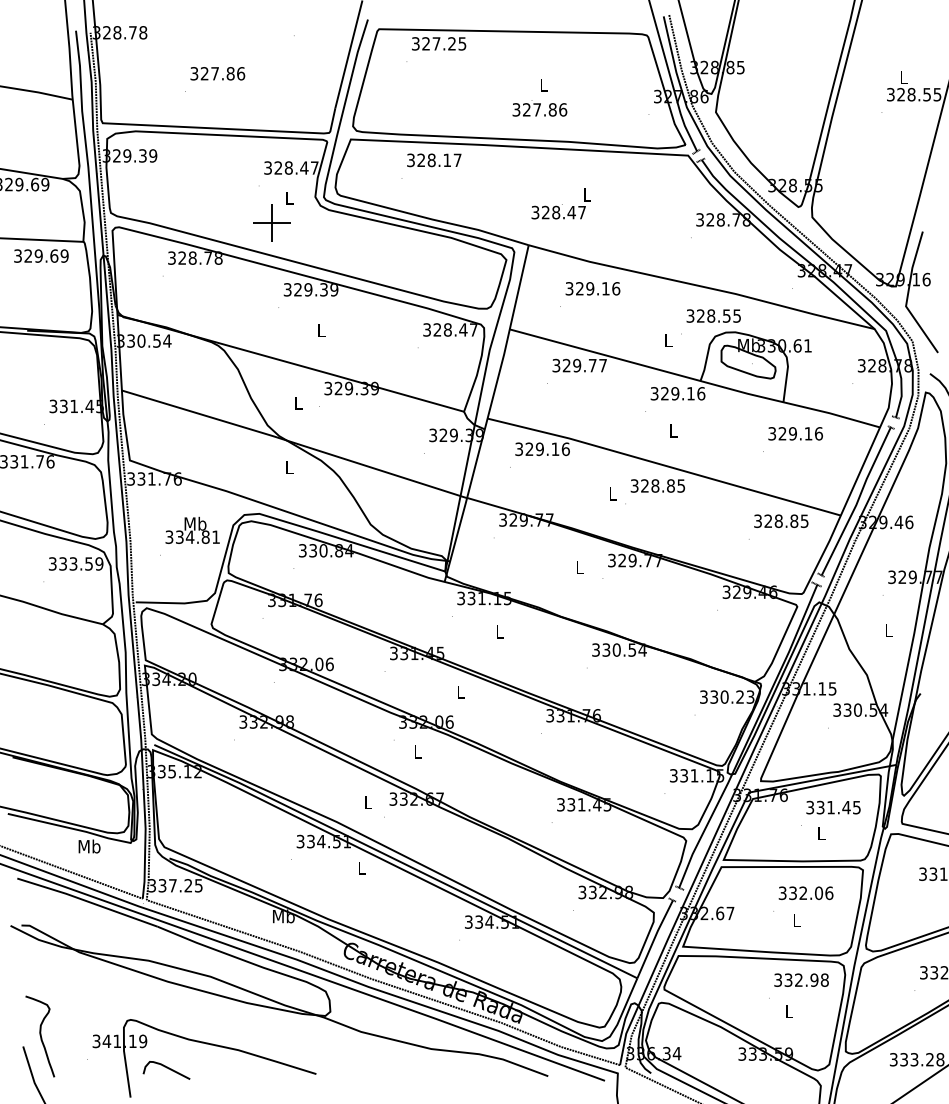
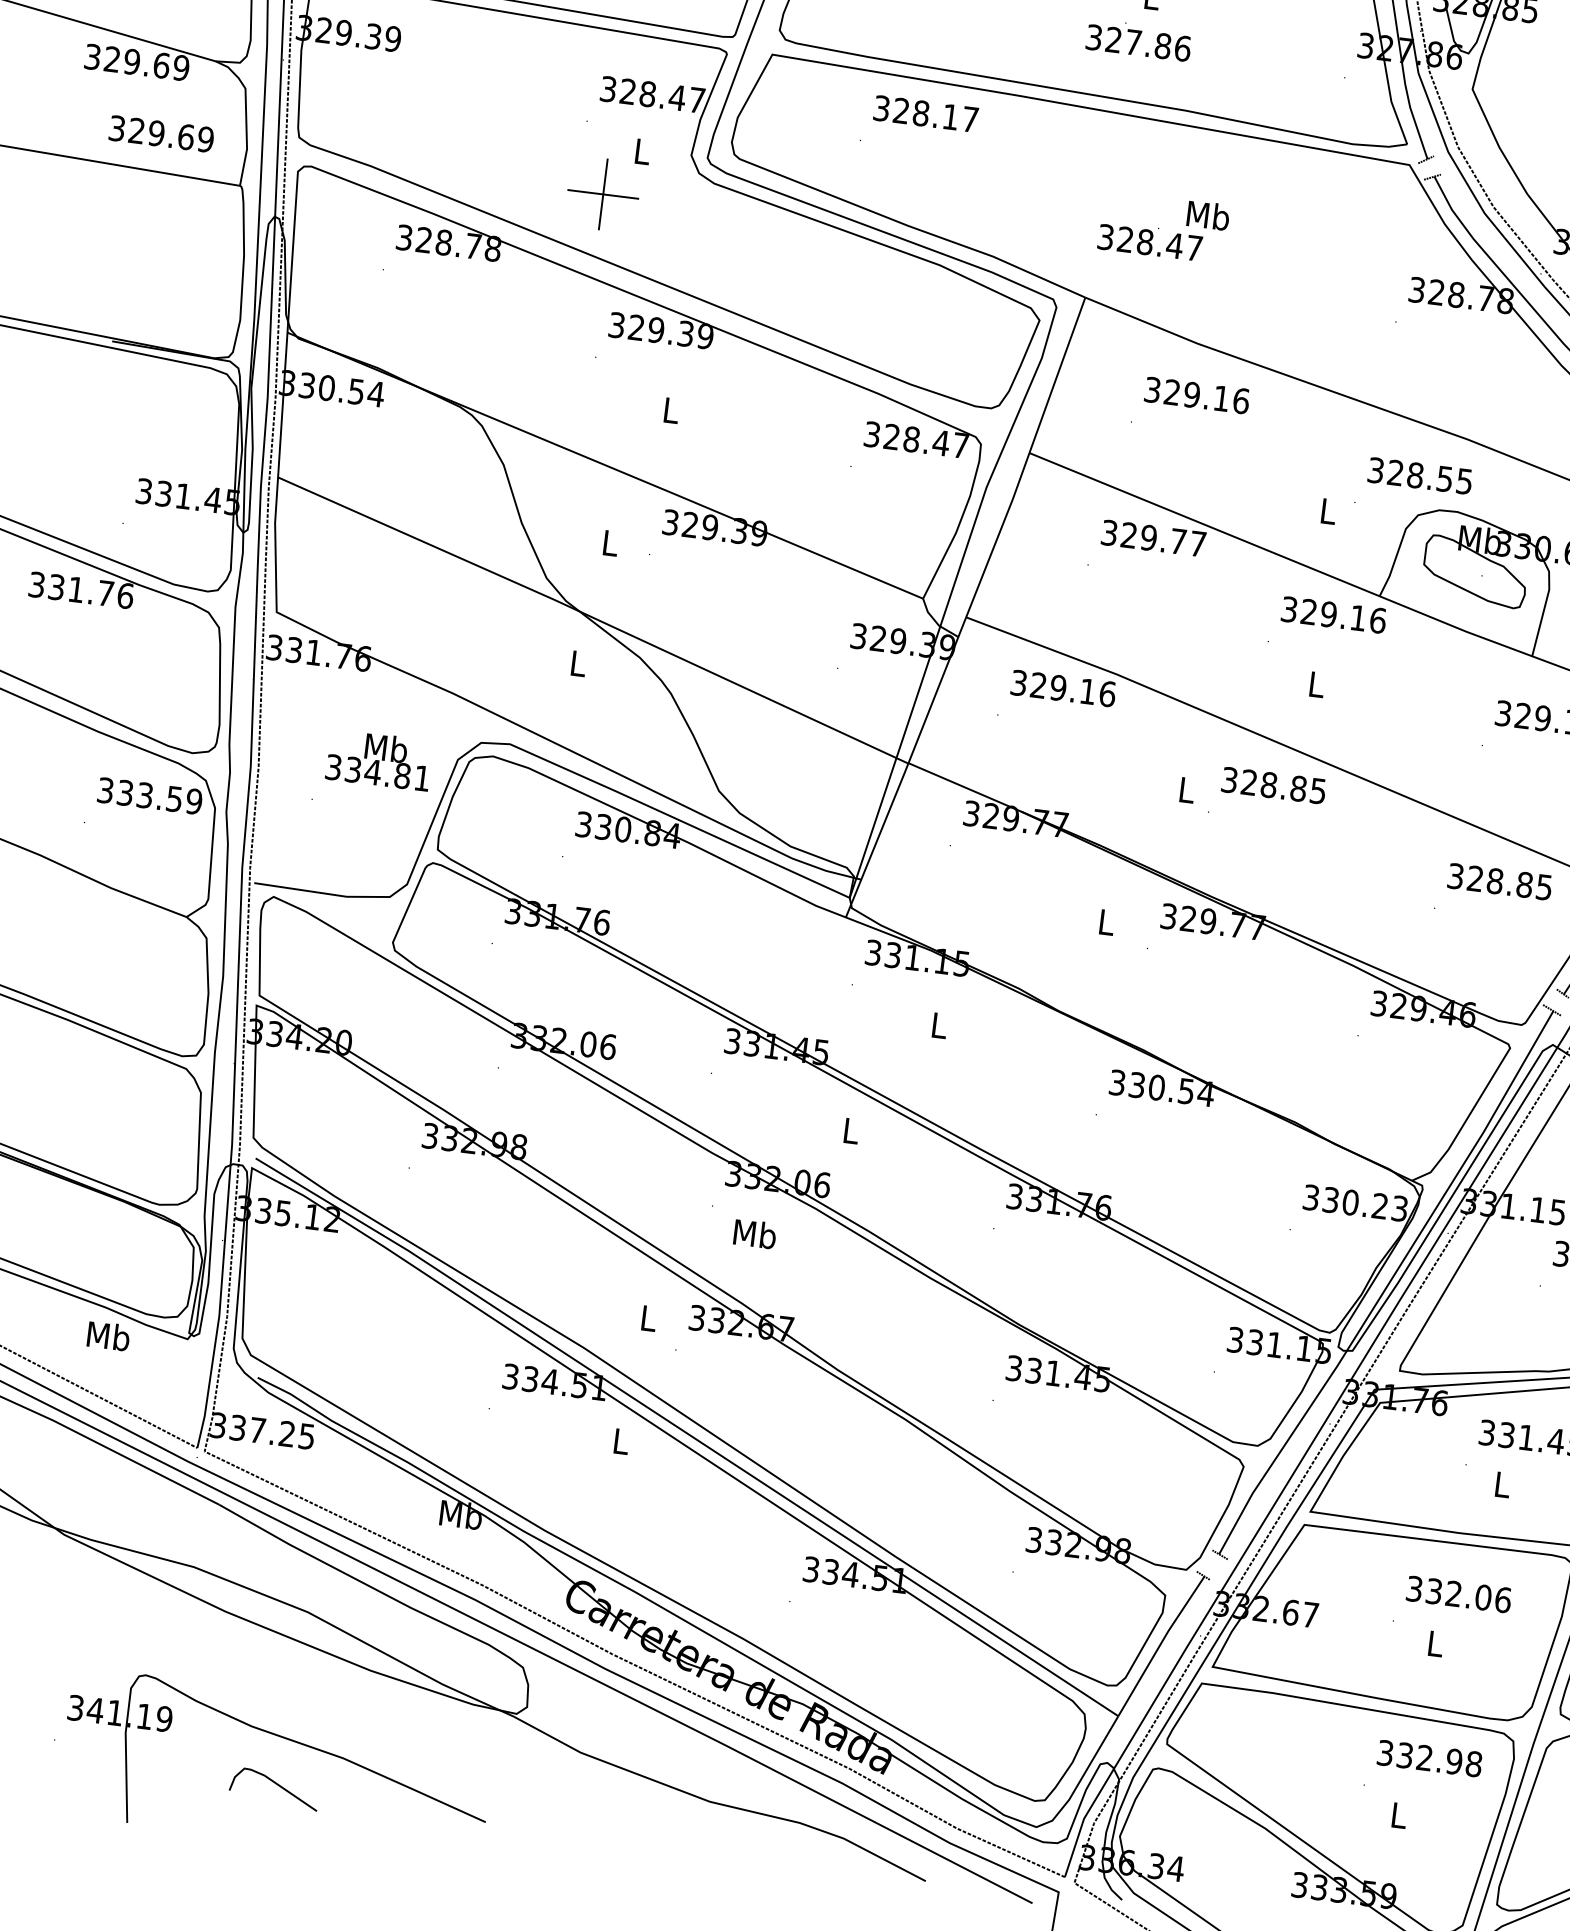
text: (587, 194) -> (1209, 215), L -> Mb
text: (41, 255) -> (161, 132), moved
text: (417, 751) -> (754, 1233), L -> Mb
curve: (166, 1068) -> (274, 1785), moved

